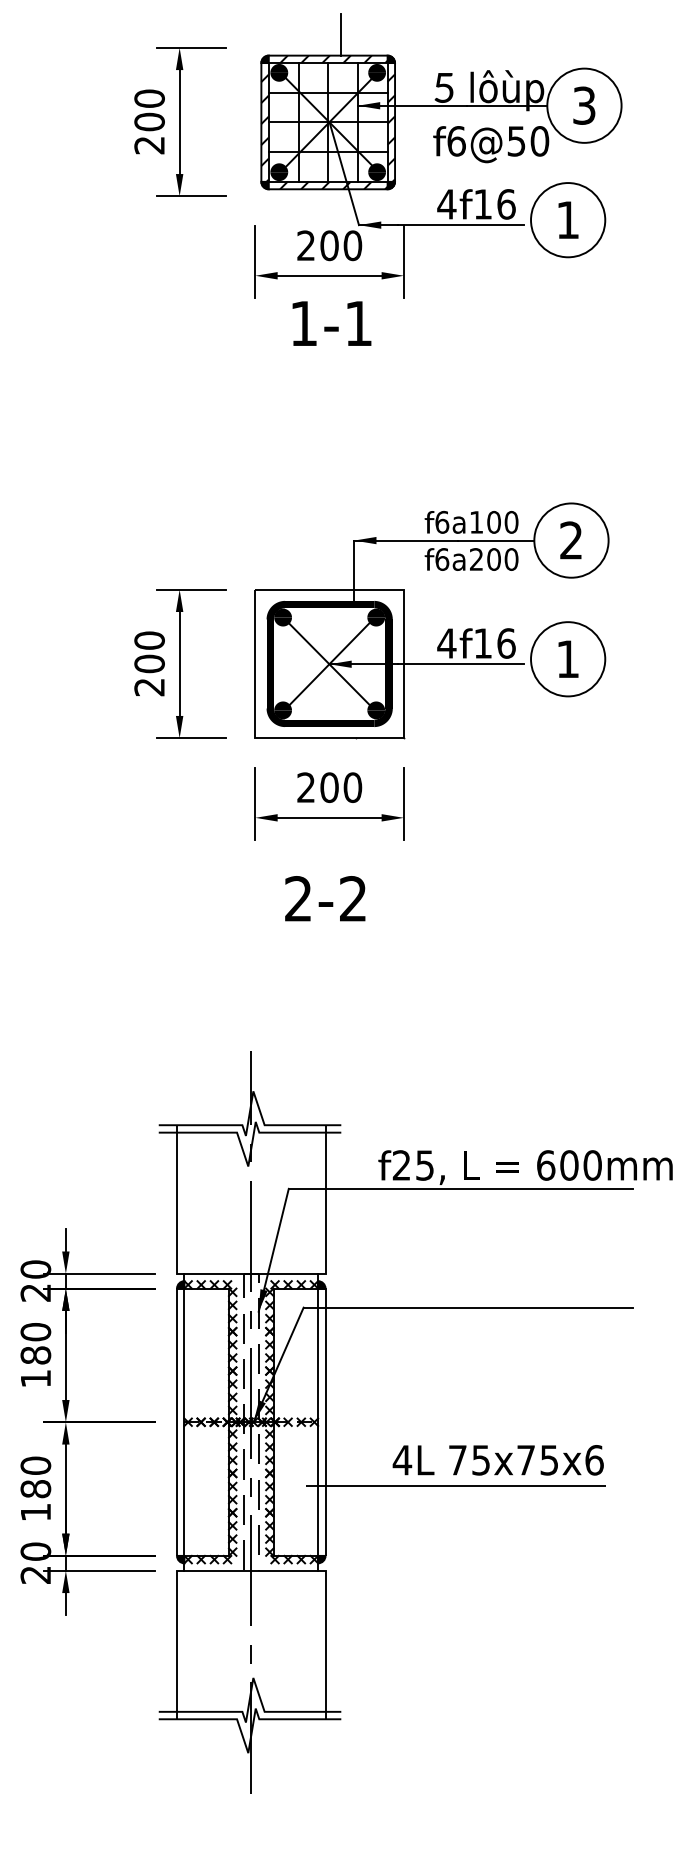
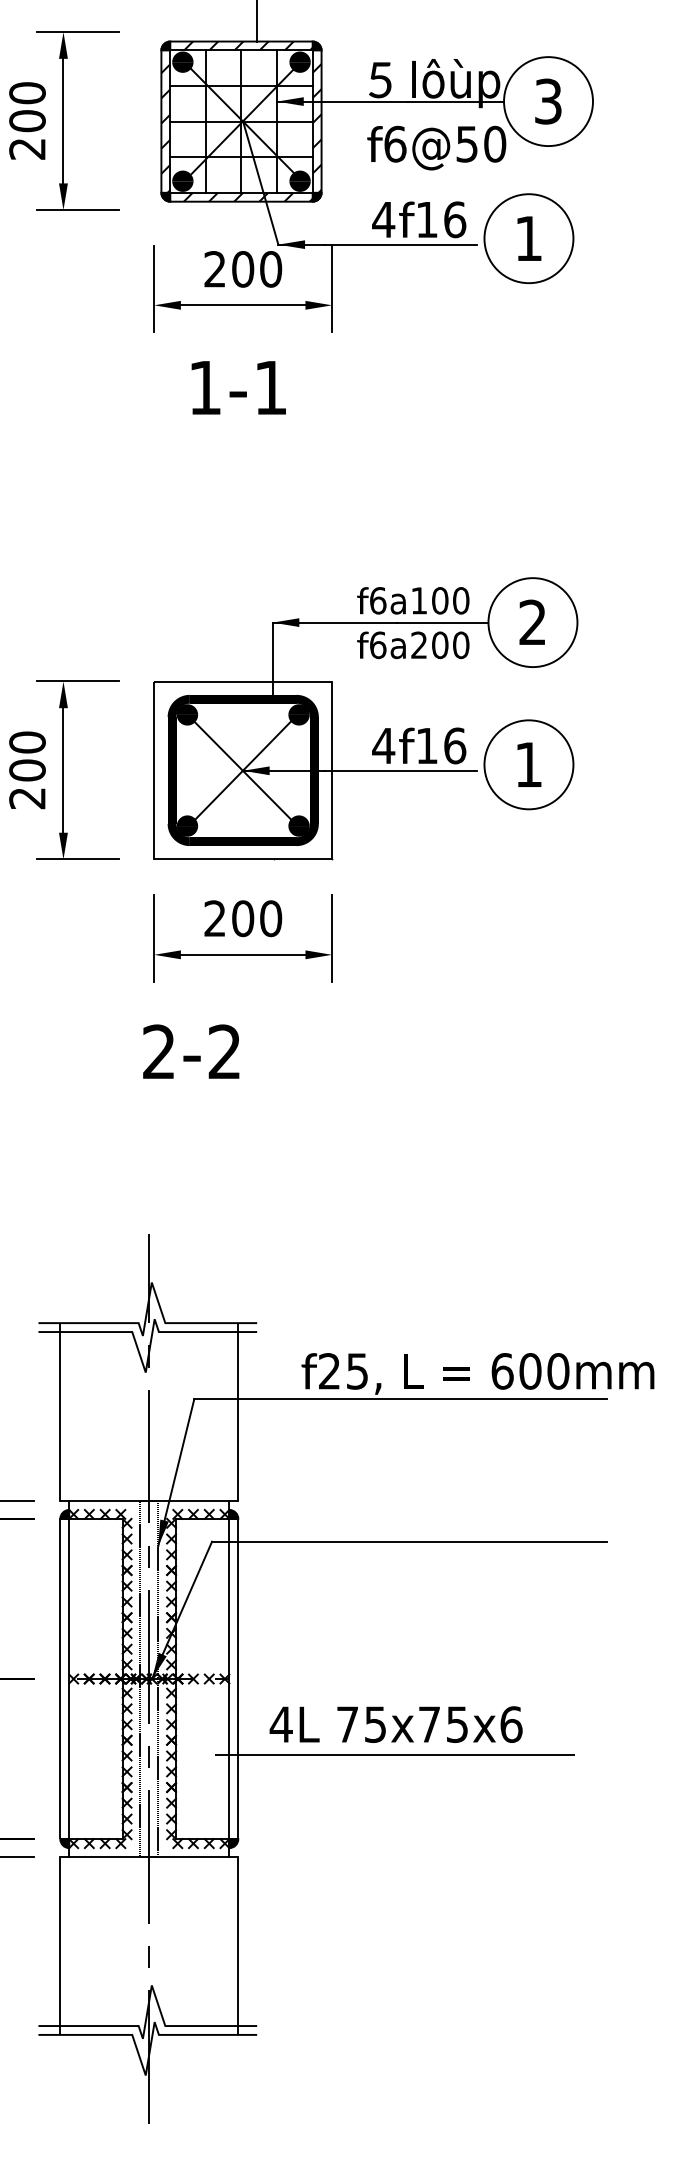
text: (331, 323) -> (238, 387), moved
text: (325, 898) -> (191, 1051), moved
text: (497, 1460) -> (395, 1724), moved

